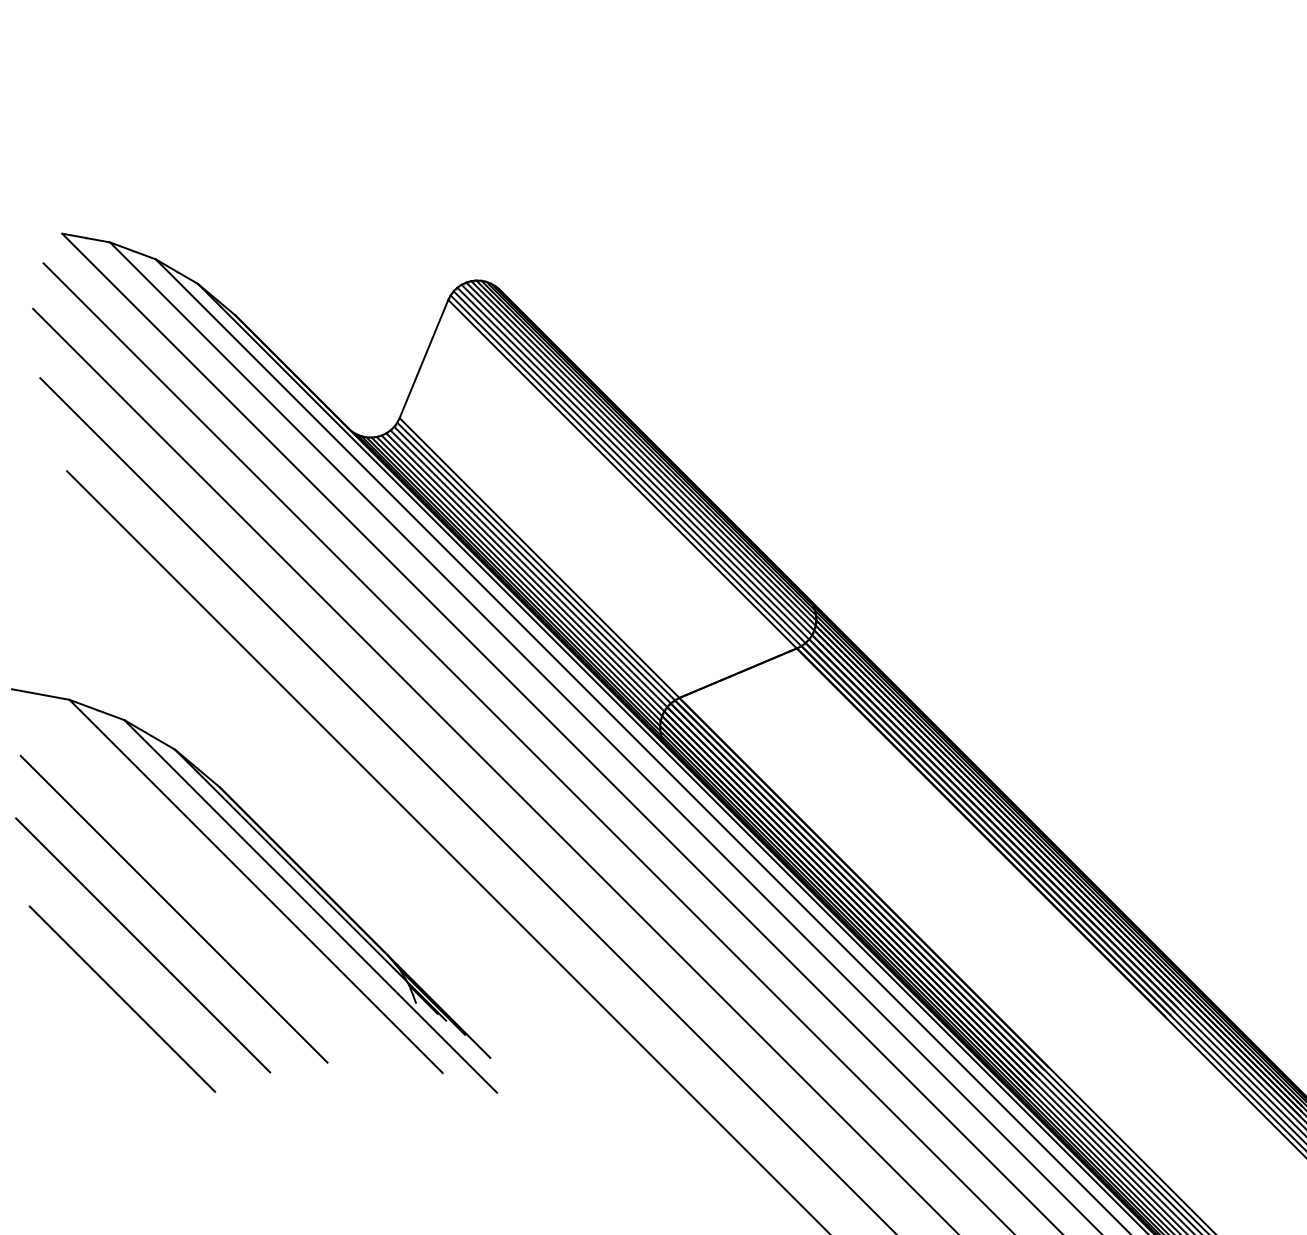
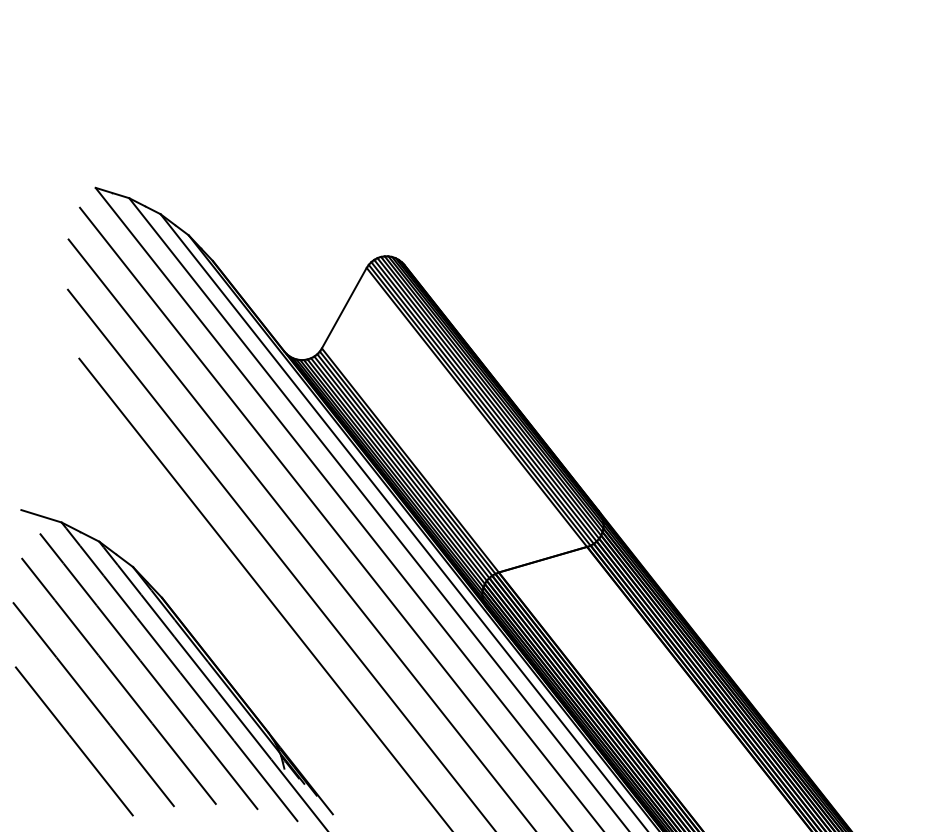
line: (213, 890) -> (148, 671), added

